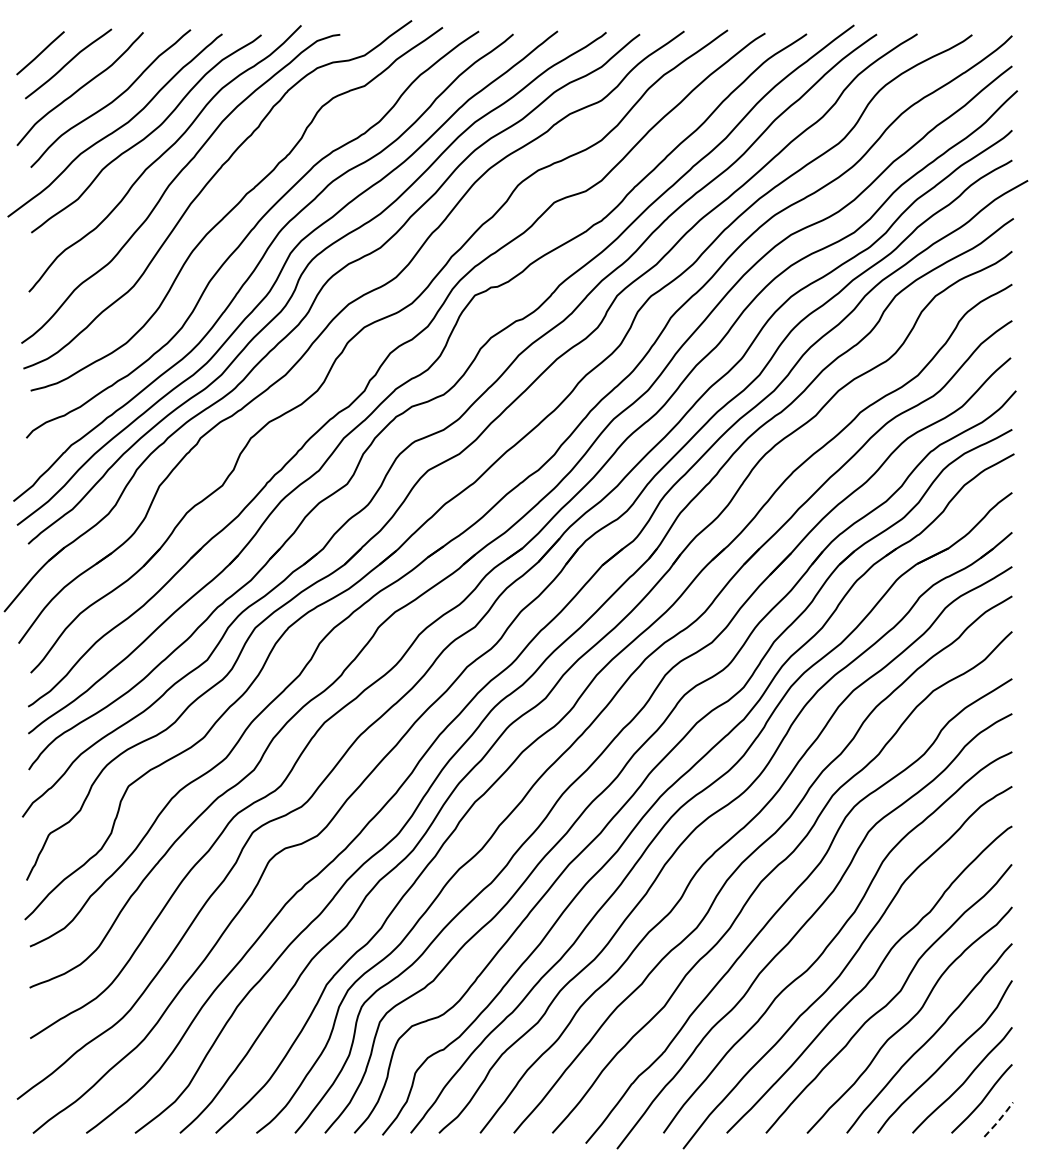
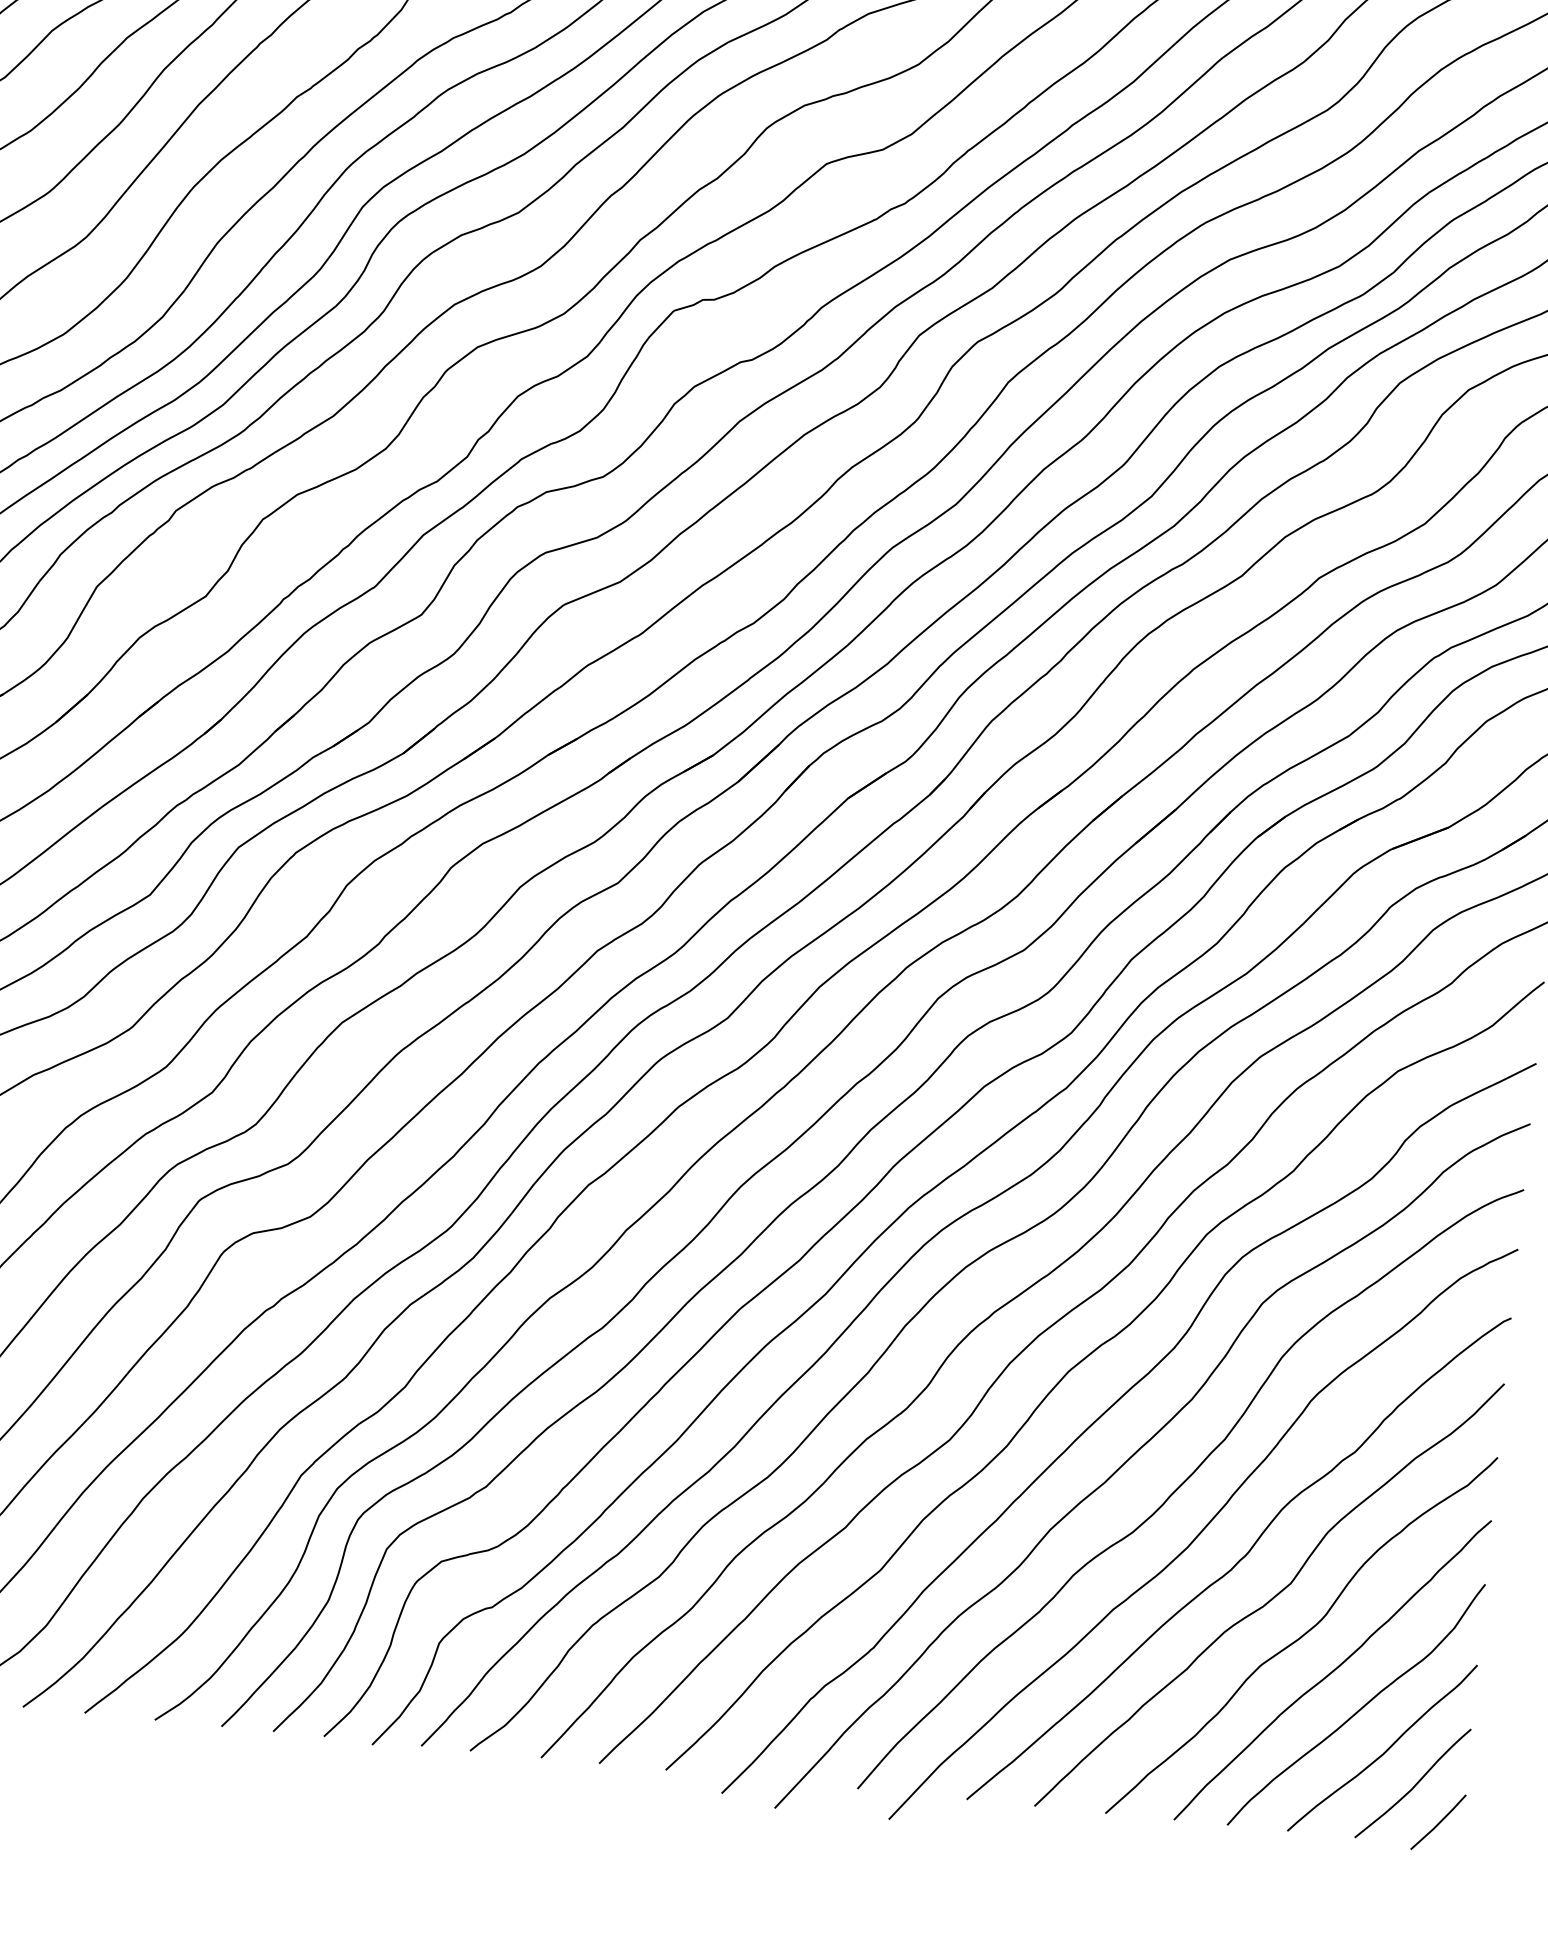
line: (999, 1119) -> (1439, 1822), dashed -> solid

